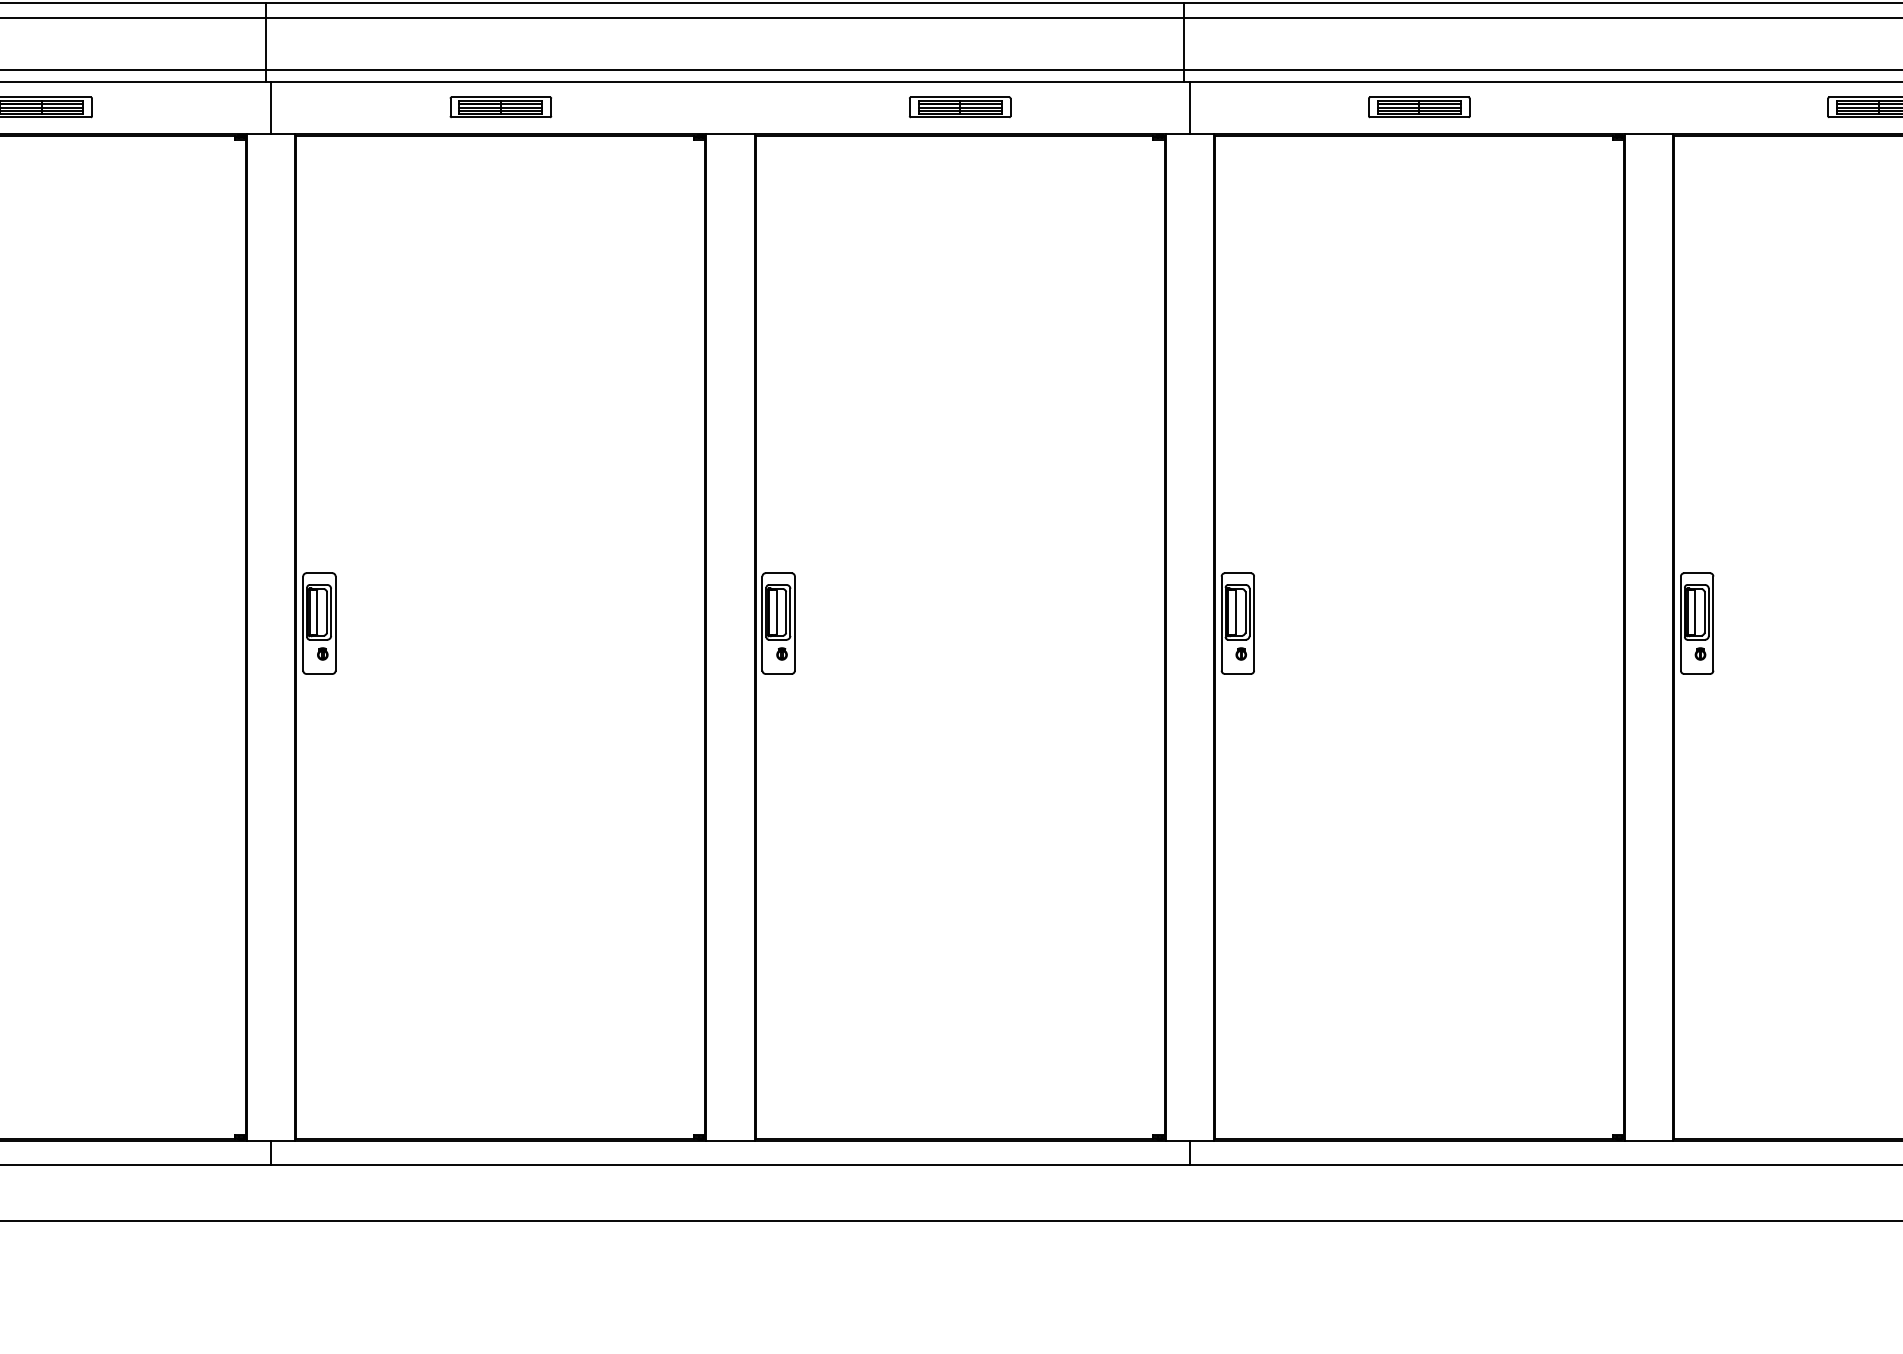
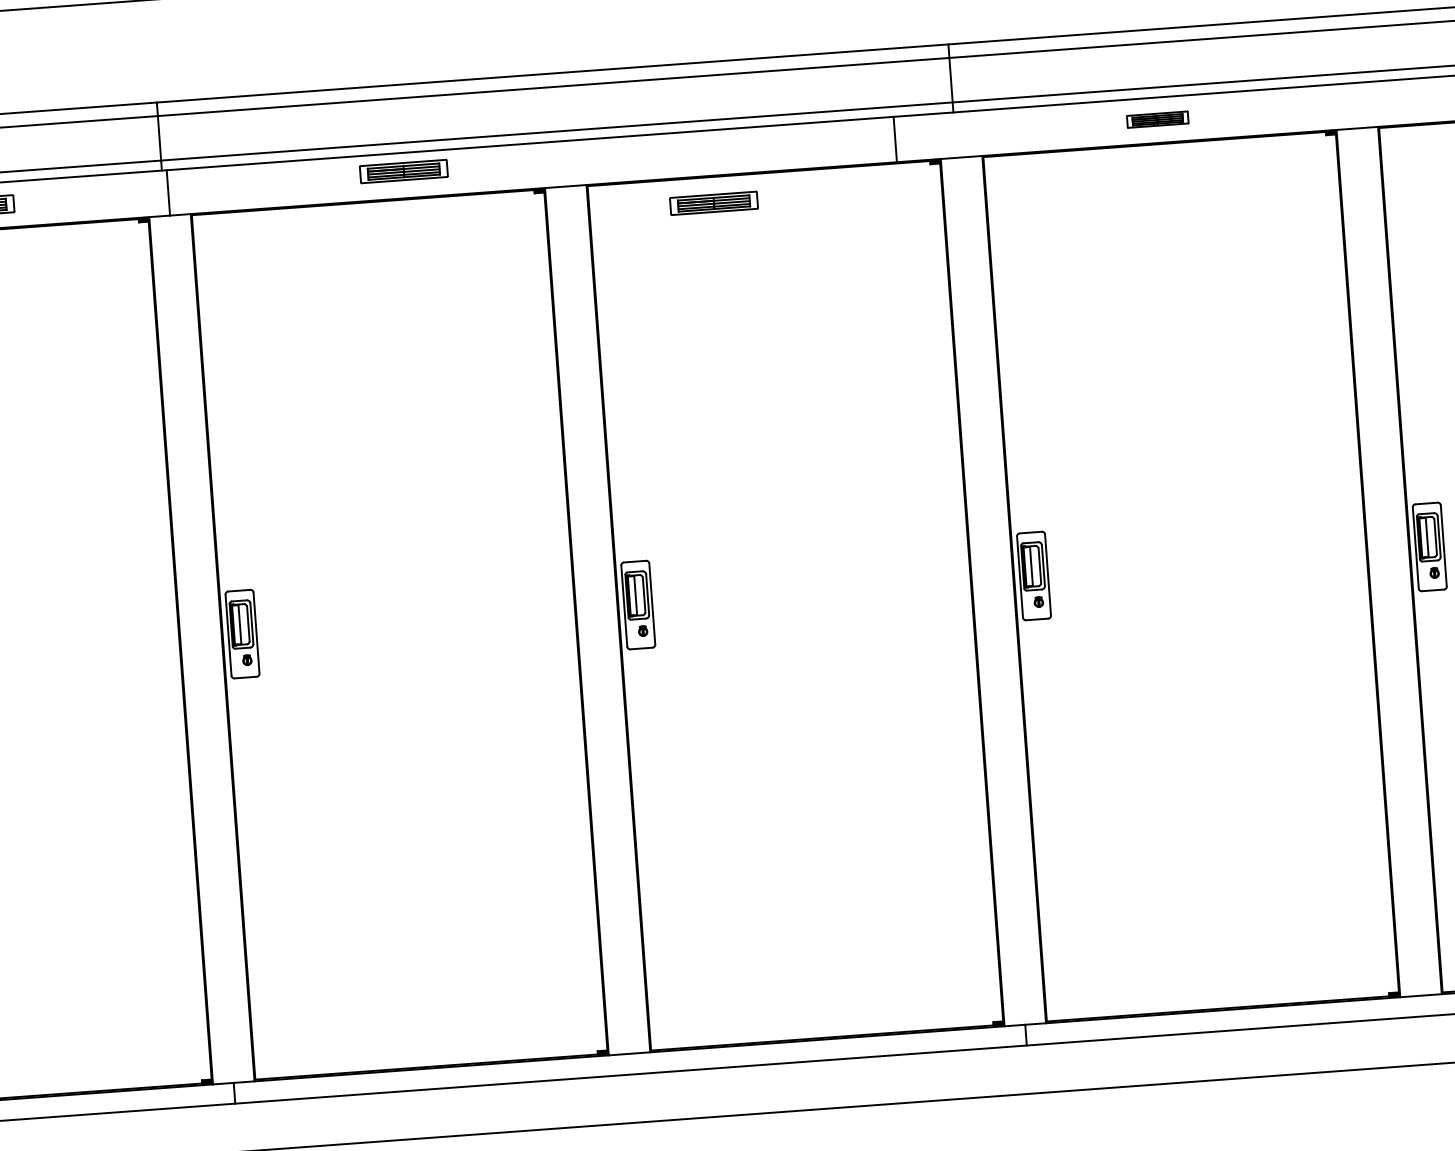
part: (500, 107) -> (403, 171), moved
part: (960, 107) -> (714, 203), moved
line: (1189, 107) -> (895, 139), moved
part: (1419, 107) -> (1157, 119), size x0.7

